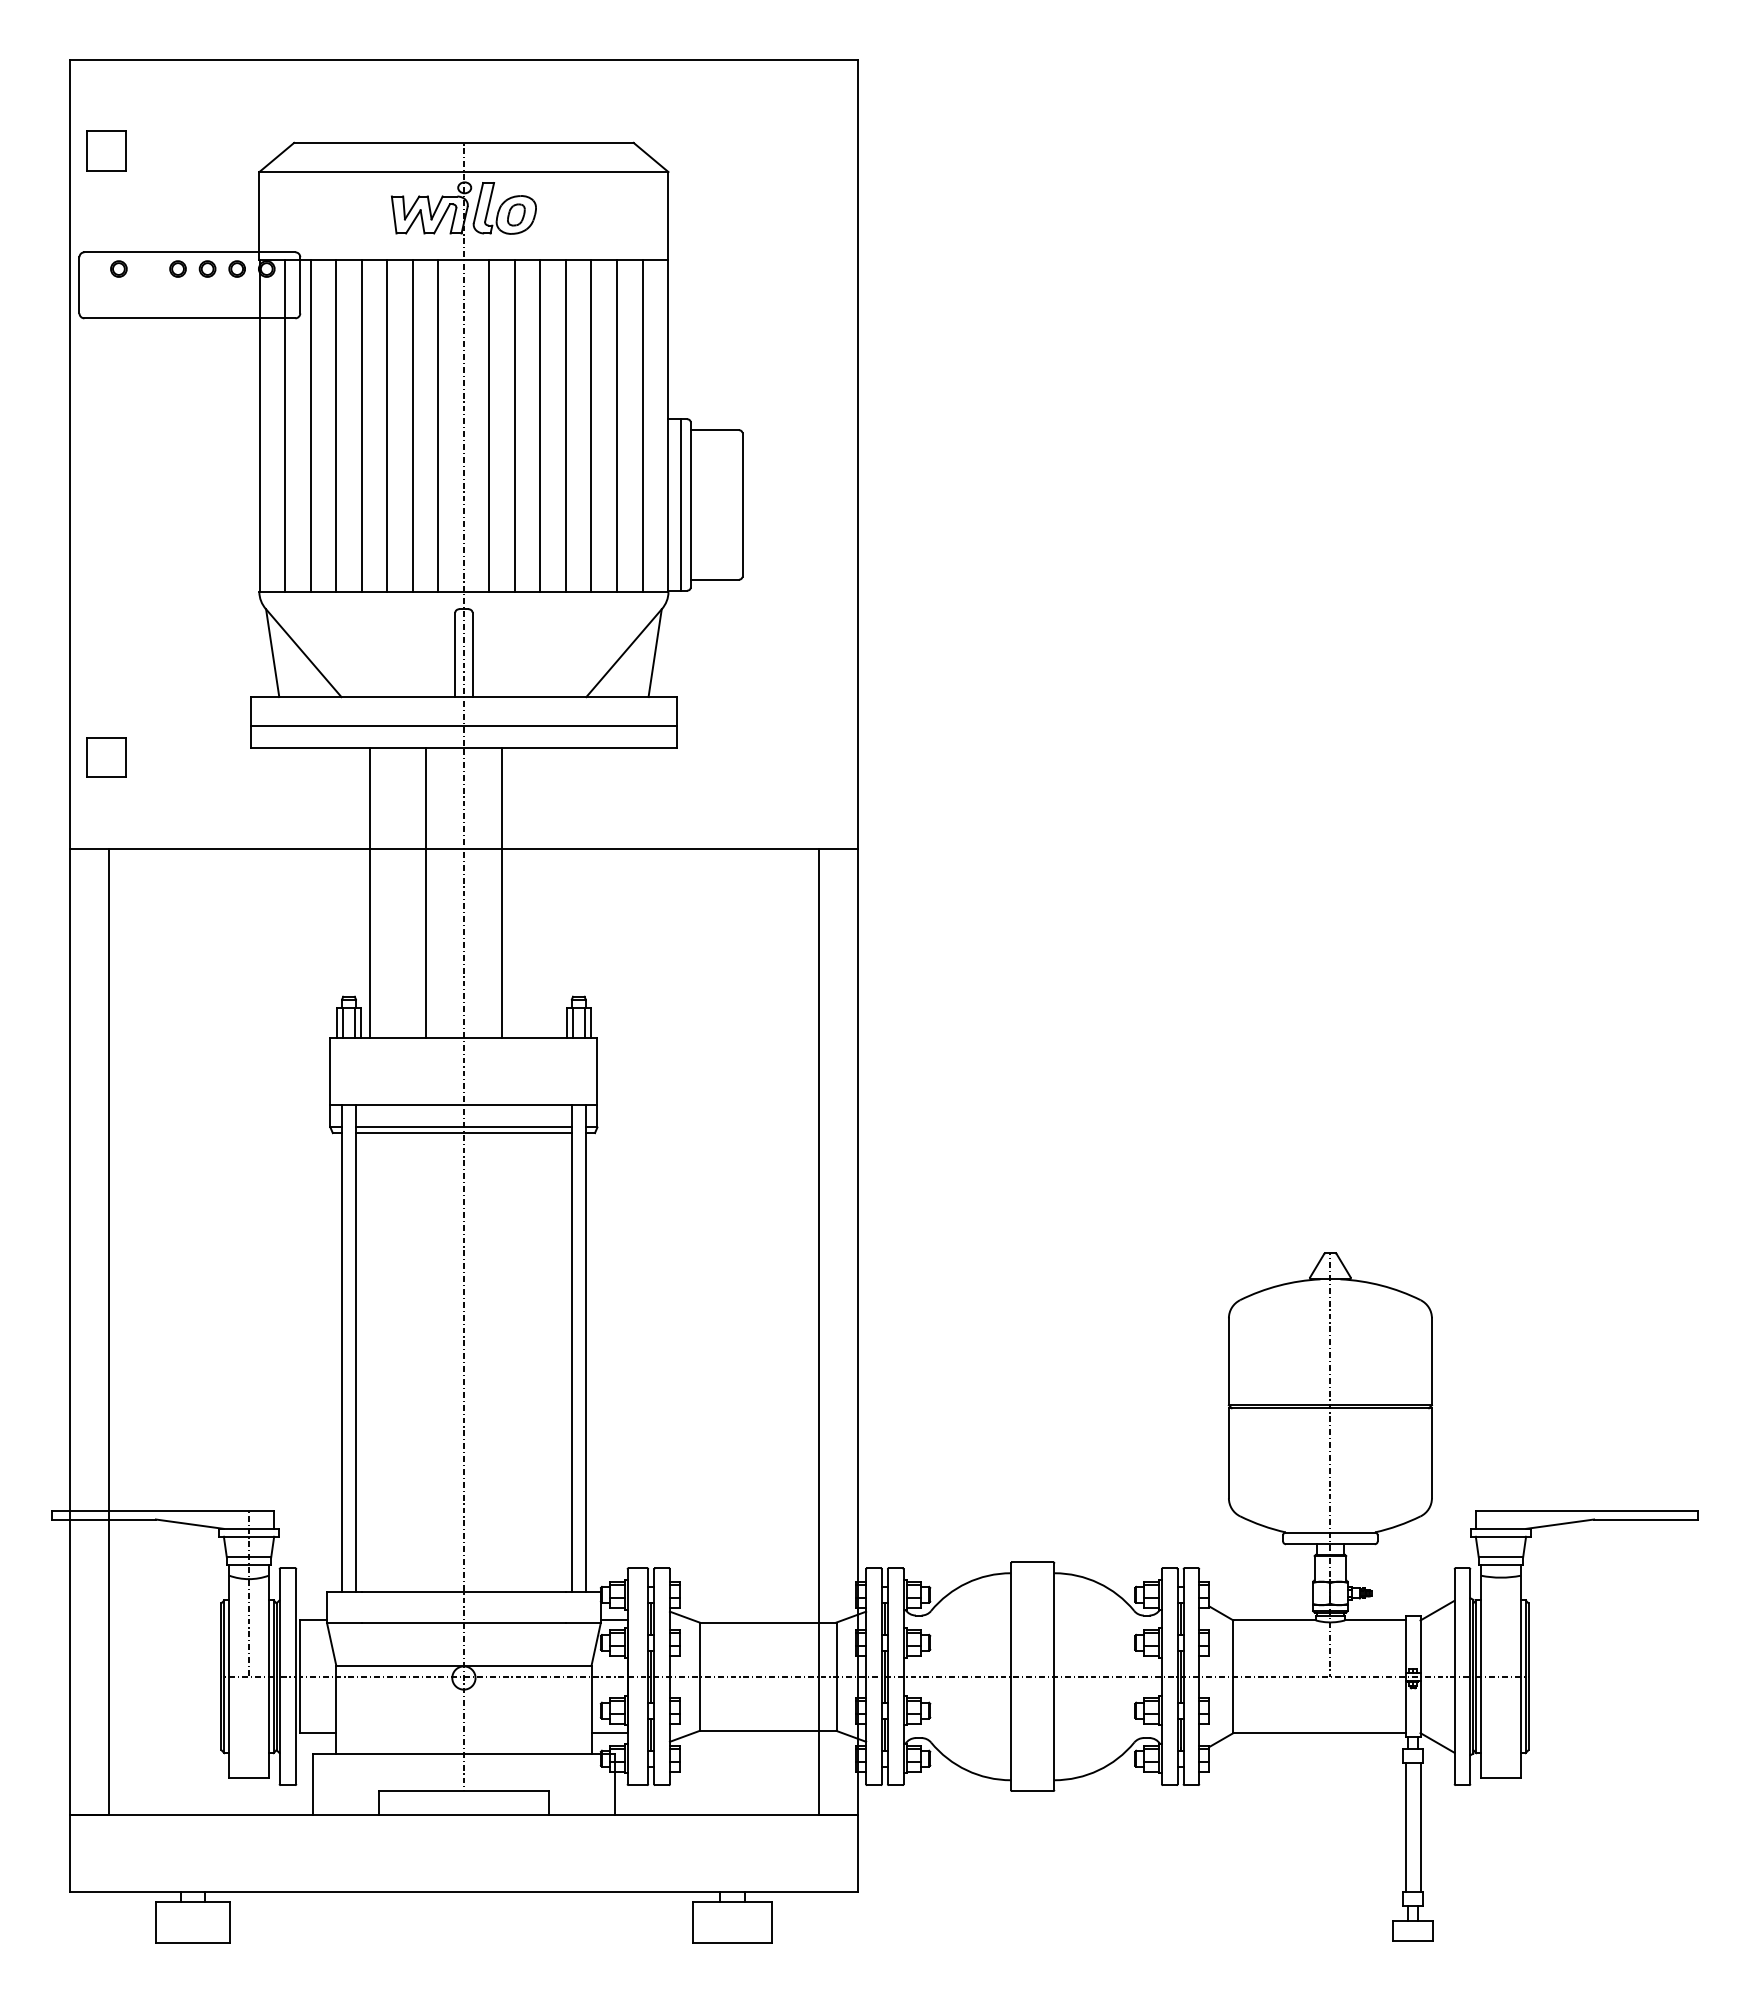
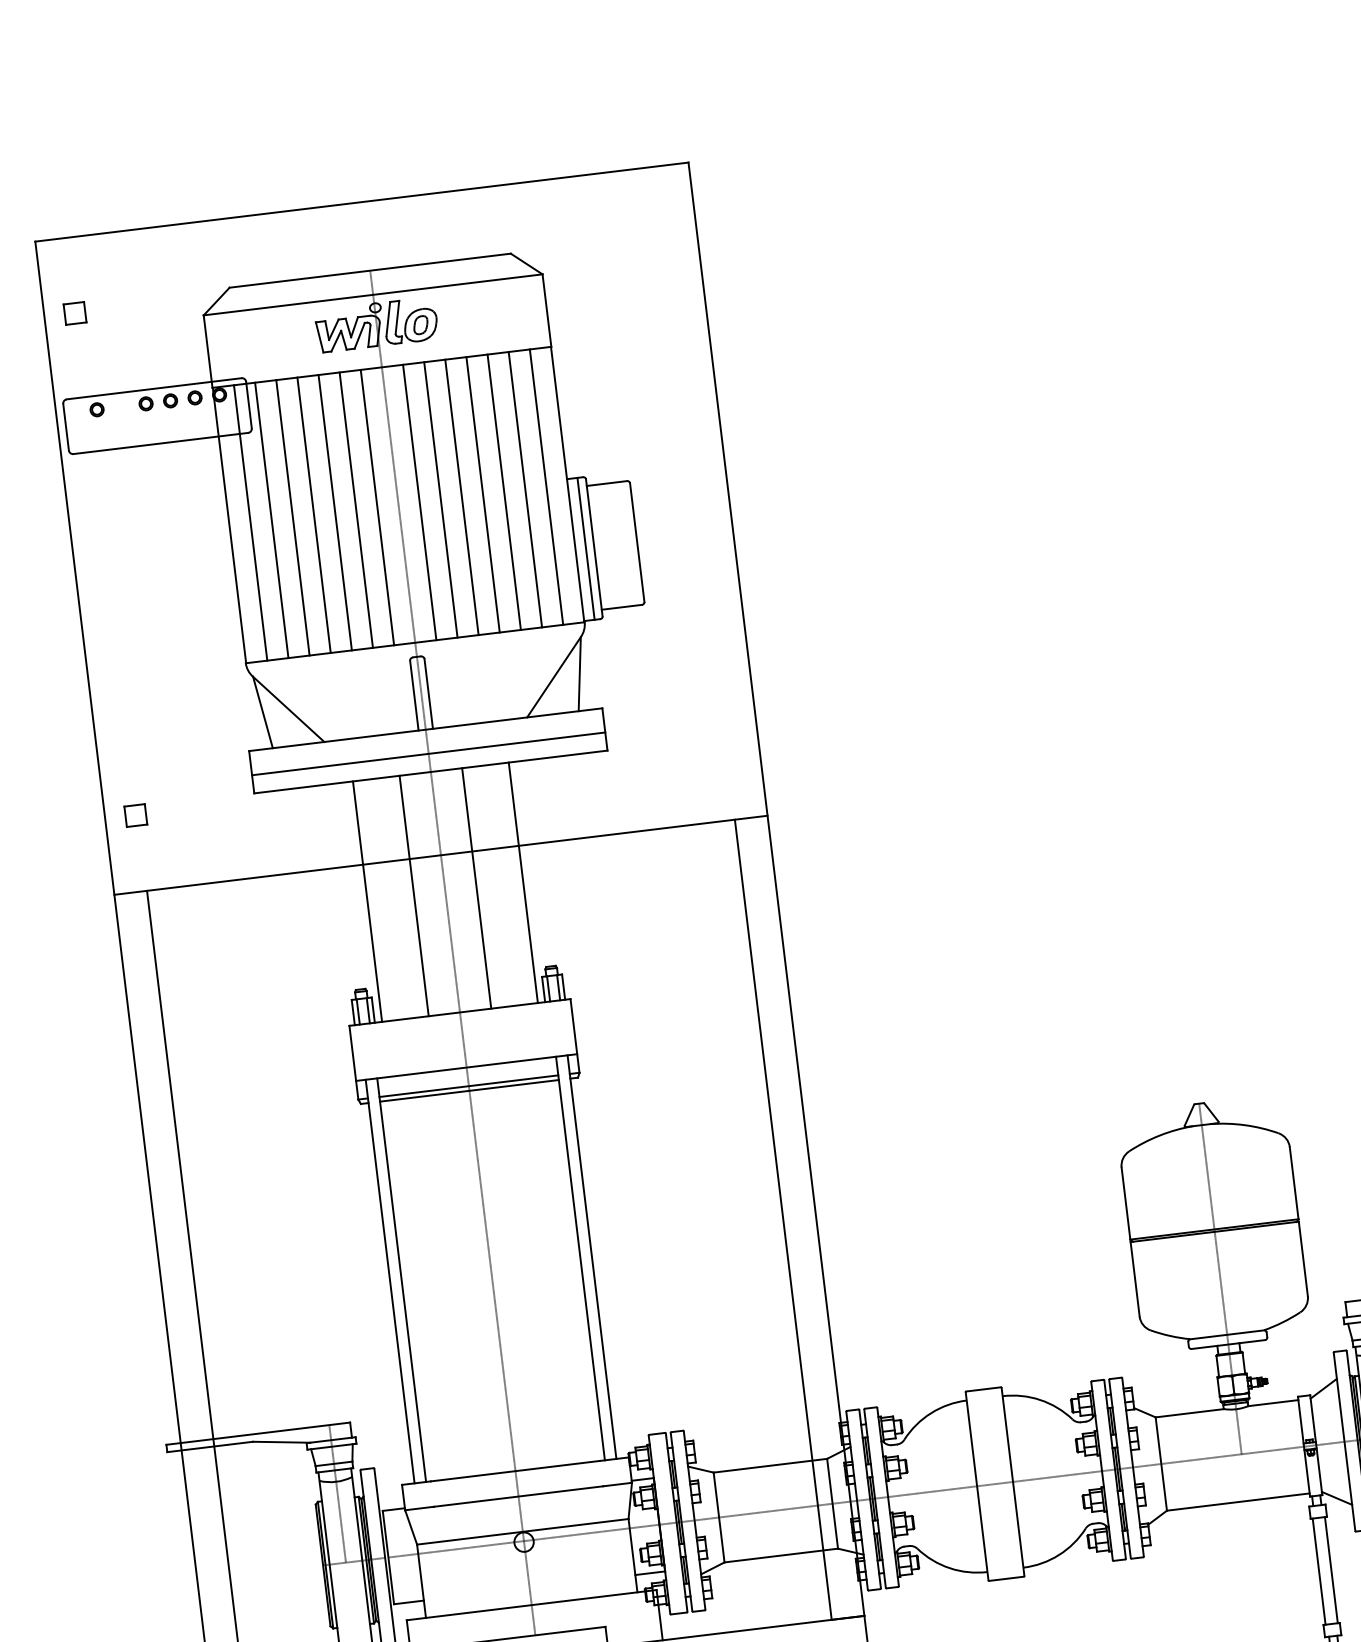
part: (106, 151) -> (75, 313), size x0.62
part: (106, 757) -> (135, 815), size x0.62
line: (557, 893) -> (522, 883), added

